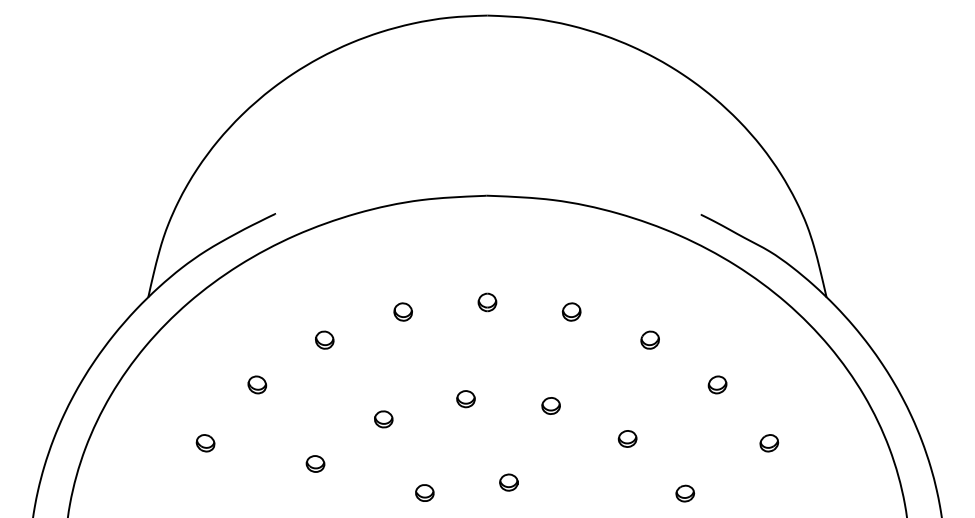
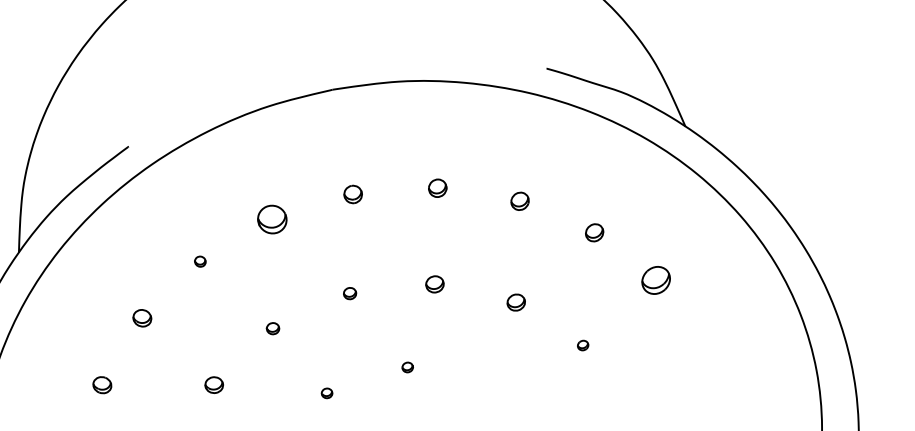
part: (402, 311) -> (271, 219), size x1.6
part: (324, 339) -> (199, 261), size x0.6
part: (465, 399) -> (349, 293), size x0.7
part: (383, 419) -> (272, 328), size x0.7
part: (769, 443) -> (656, 280), size x1.6
part: (508, 482) -> (407, 367), size x0.6
part: (424, 492) -> (326, 392), size x0.6
part: (685, 493) -> (583, 345), size x0.6

